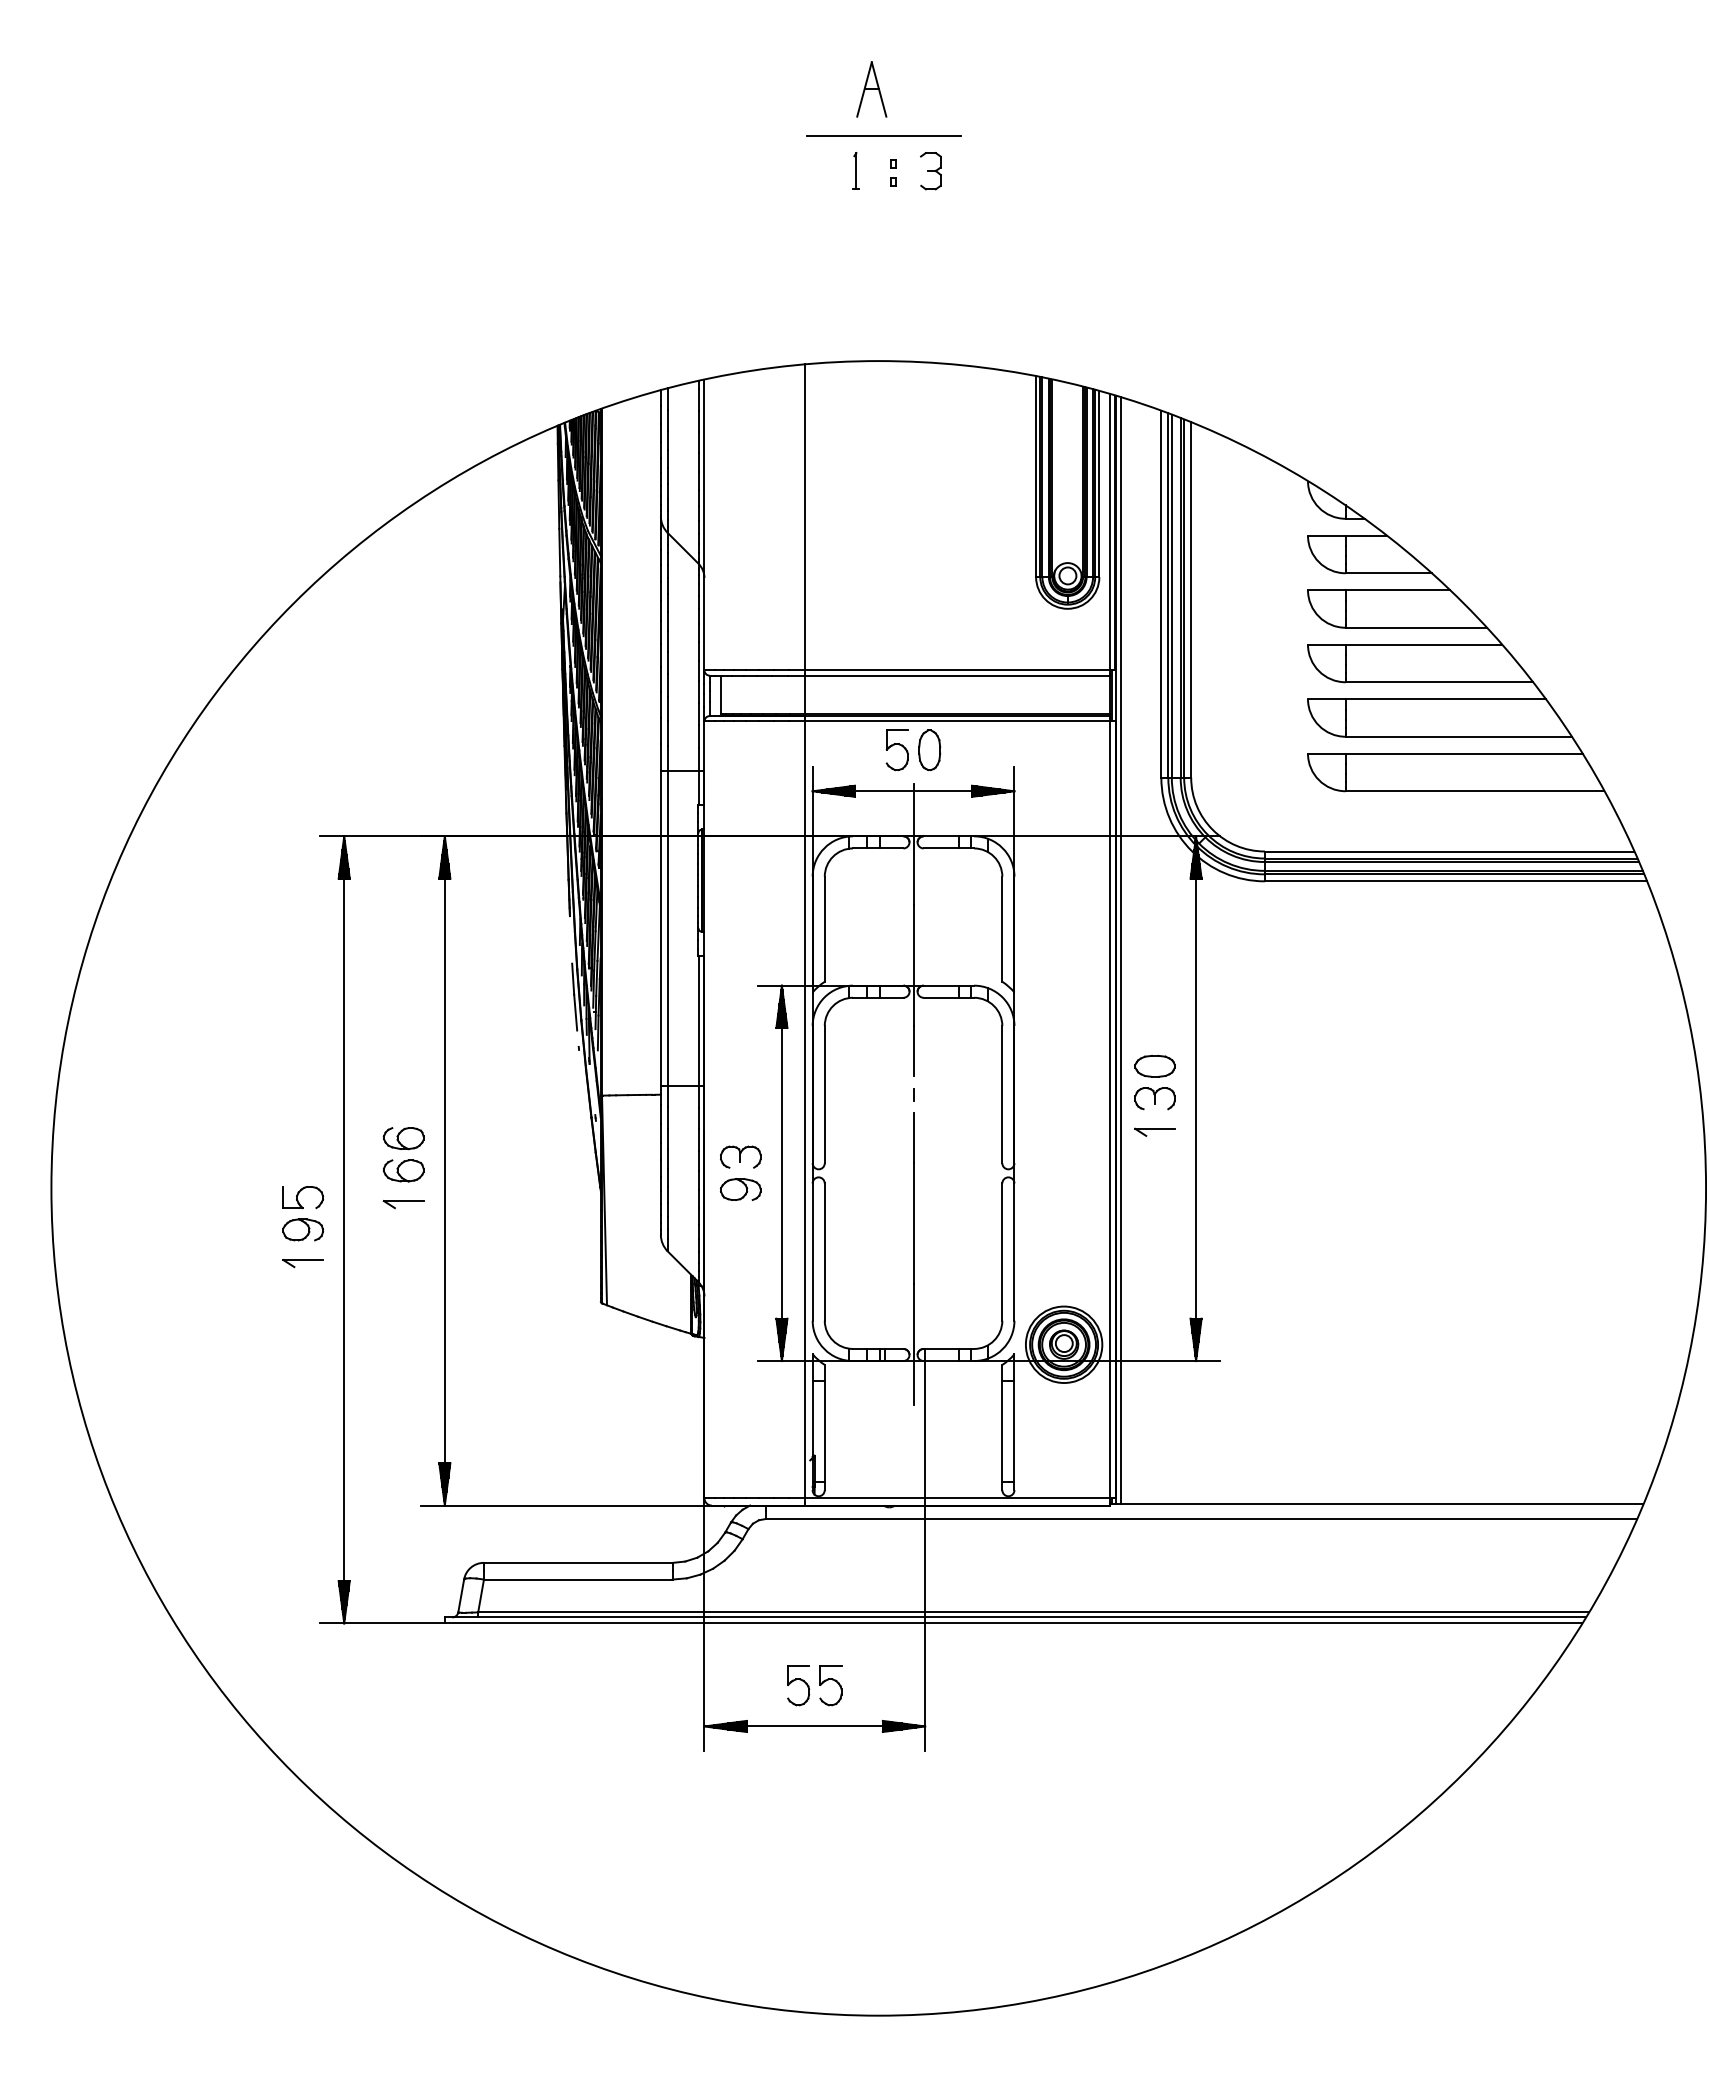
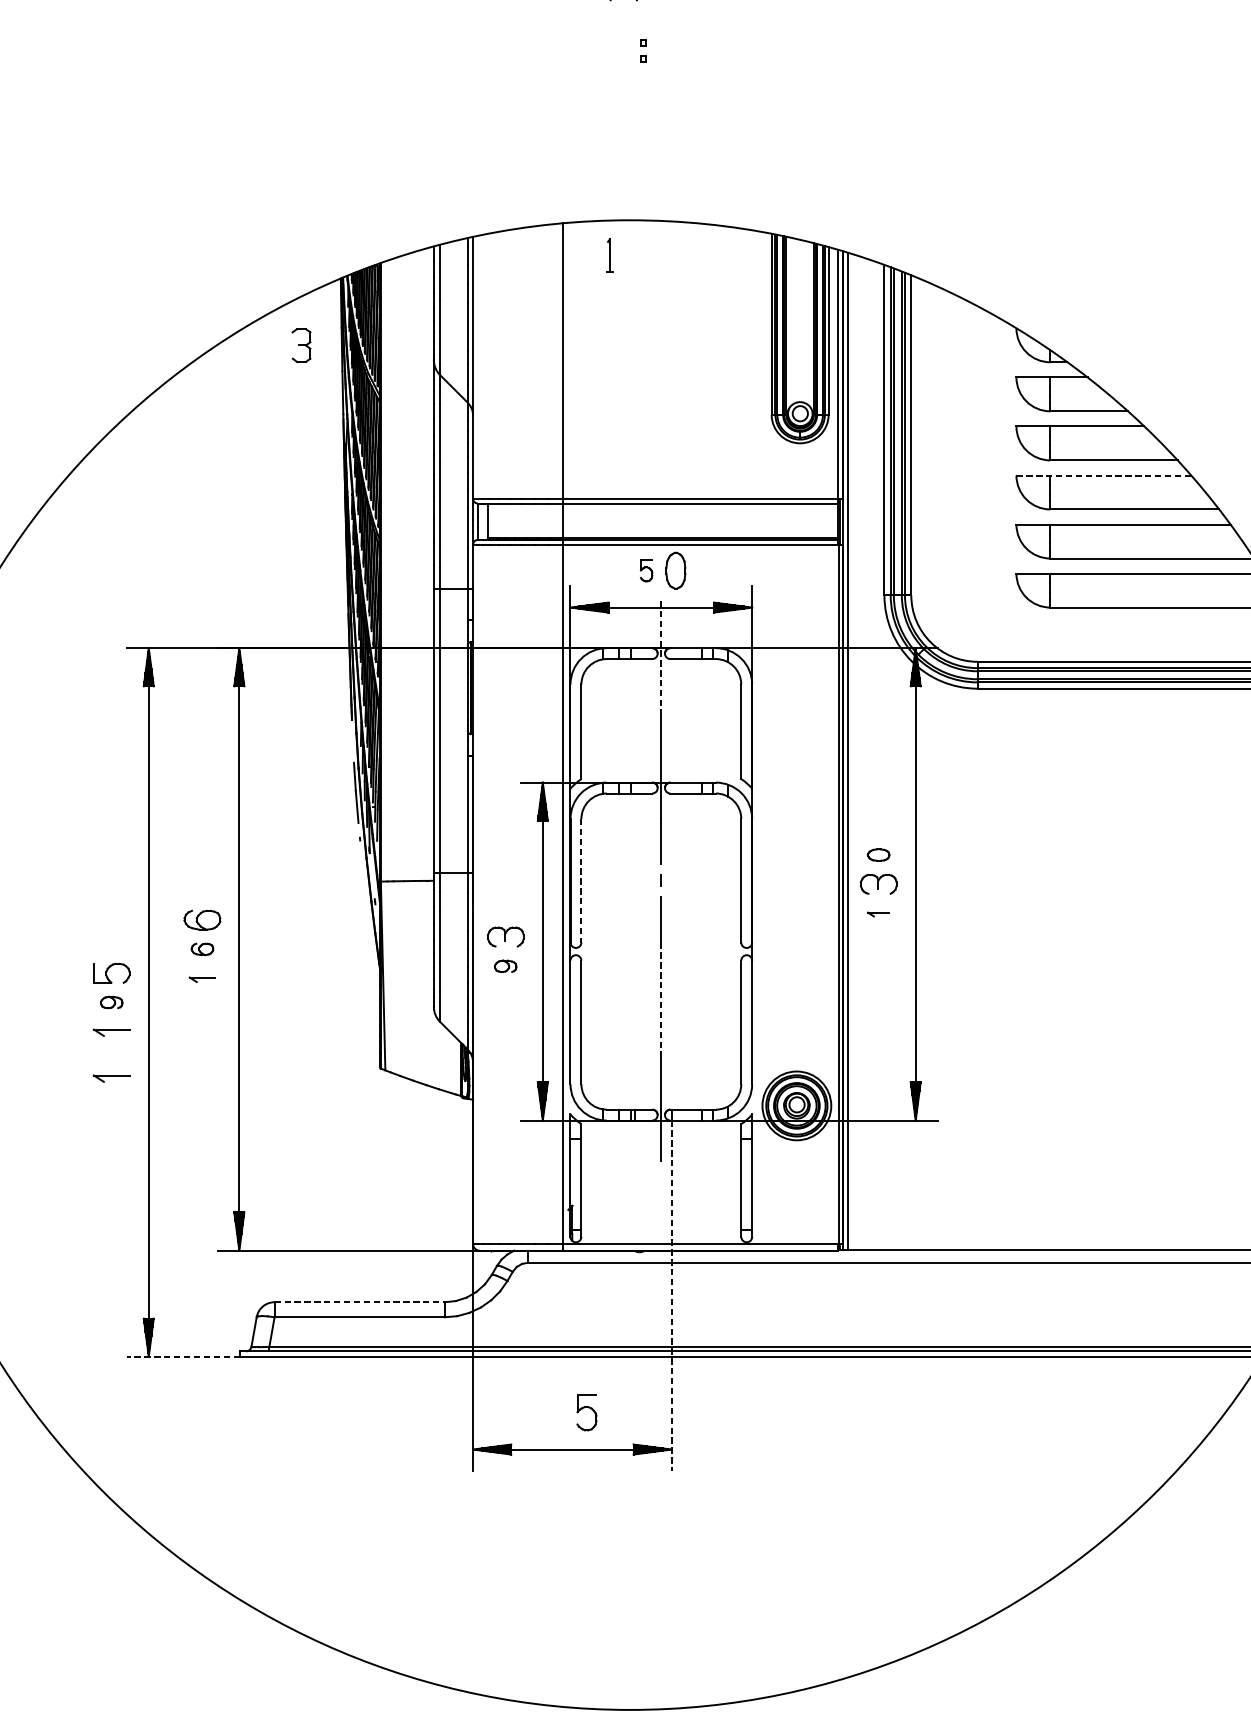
line: (883, 136) -> (634, 18), removed
part: (855, 170) -> (609, 254), moved
part: (930, 171) -> (301, 345), moved
line: (1405, 644) -> (1104, 475), solid -> dashed
part: (896, 750) -> (645, 570), size x0.6
line: (913, 844) -> (661, 655), solid -> dashed
part: (1154, 1065) -> (878, 854), size x0.6
line: (824, 1094) -> (581, 880), solid -> dashed
part: (1154, 1131) -> (878, 913), size x0.6
part: (403, 1170) -> (202, 949), size x0.6
part: (740, 1189) -> (505, 966), size x0.6
part: (403, 1204) -> (202, 979), size x0.7
line: (913, 1223) -> (661, 996), solid -> dashed
part: (302, 1229) -> (111, 1002), size x0.6
part: (302, 1314) -> (111, 1078), added
line: (925, 1555) -> (672, 1295), solid -> dashed
line: (578, 1562) -> (359, 1301), solid -> dashed
line: (382, 1623) -> (183, 1356), solid -> dashed
part: (798, 1685) -> (557, 1412), removed

